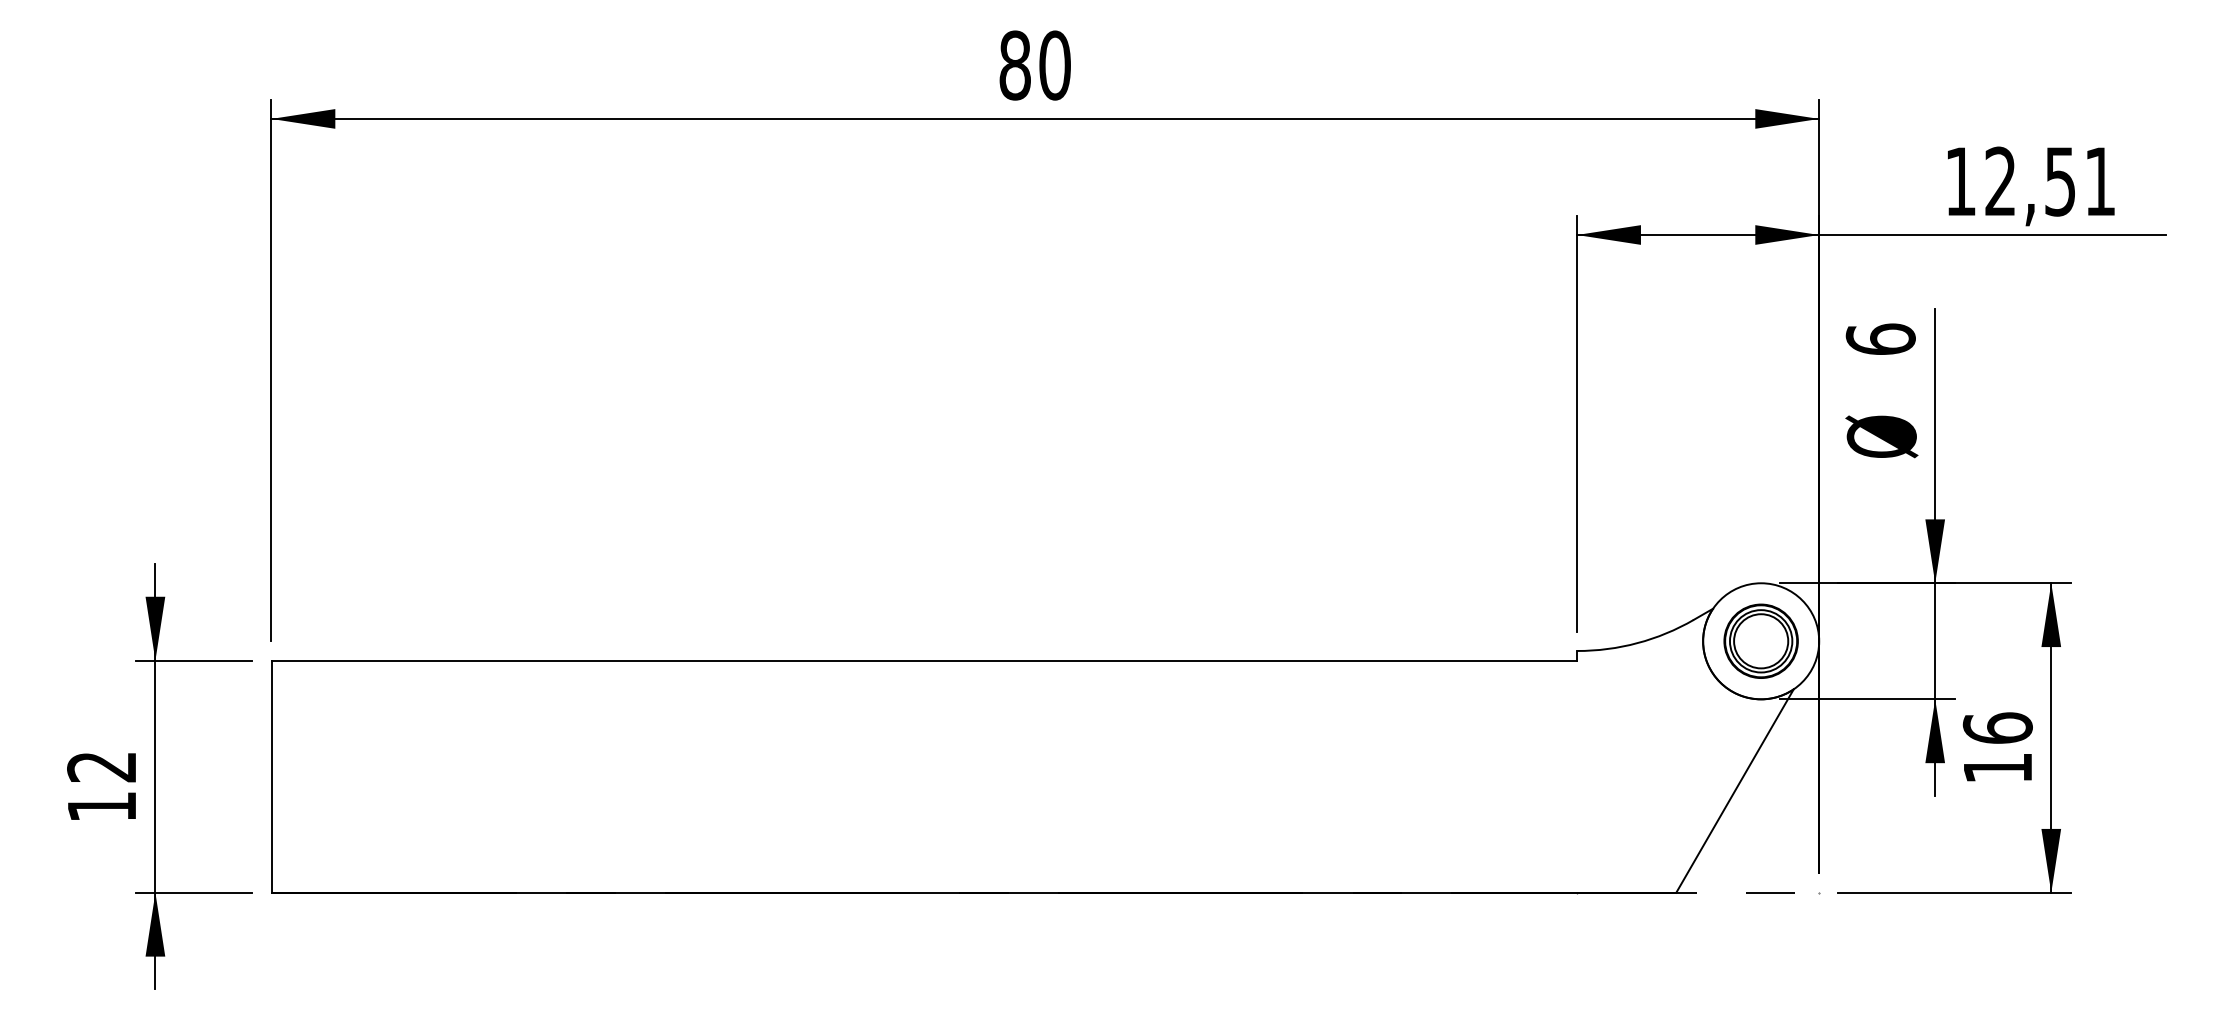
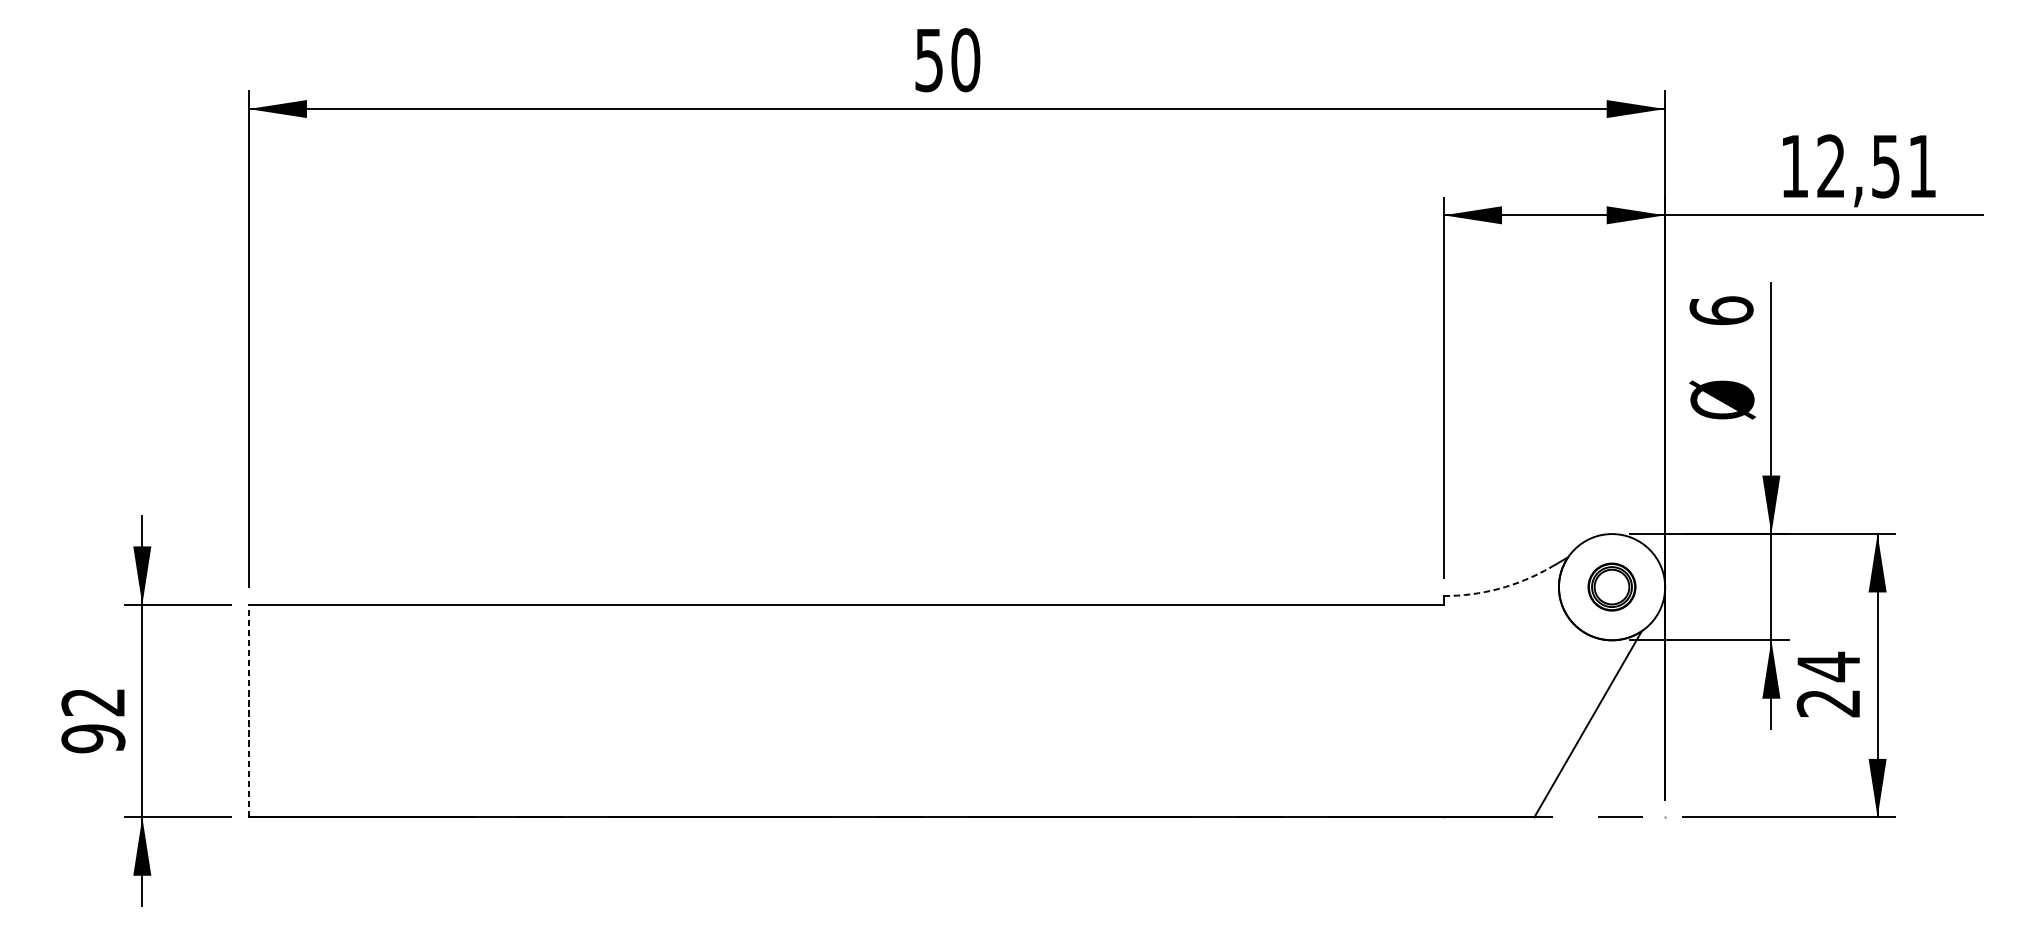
text: (1014, 65) -> (928, 60), 80 -> 50
part: (1760, 640) -> (1611, 586), size x0.7
arc: (1637, 643) -> (1498, 589), solid -> dashed
text: (1997, 747) -> (1828, 684), 16 -> 24
line: (271, 776) -> (248, 710), solid -> dashed
text: (102, 806) -> (93, 738), 12 -> 92

